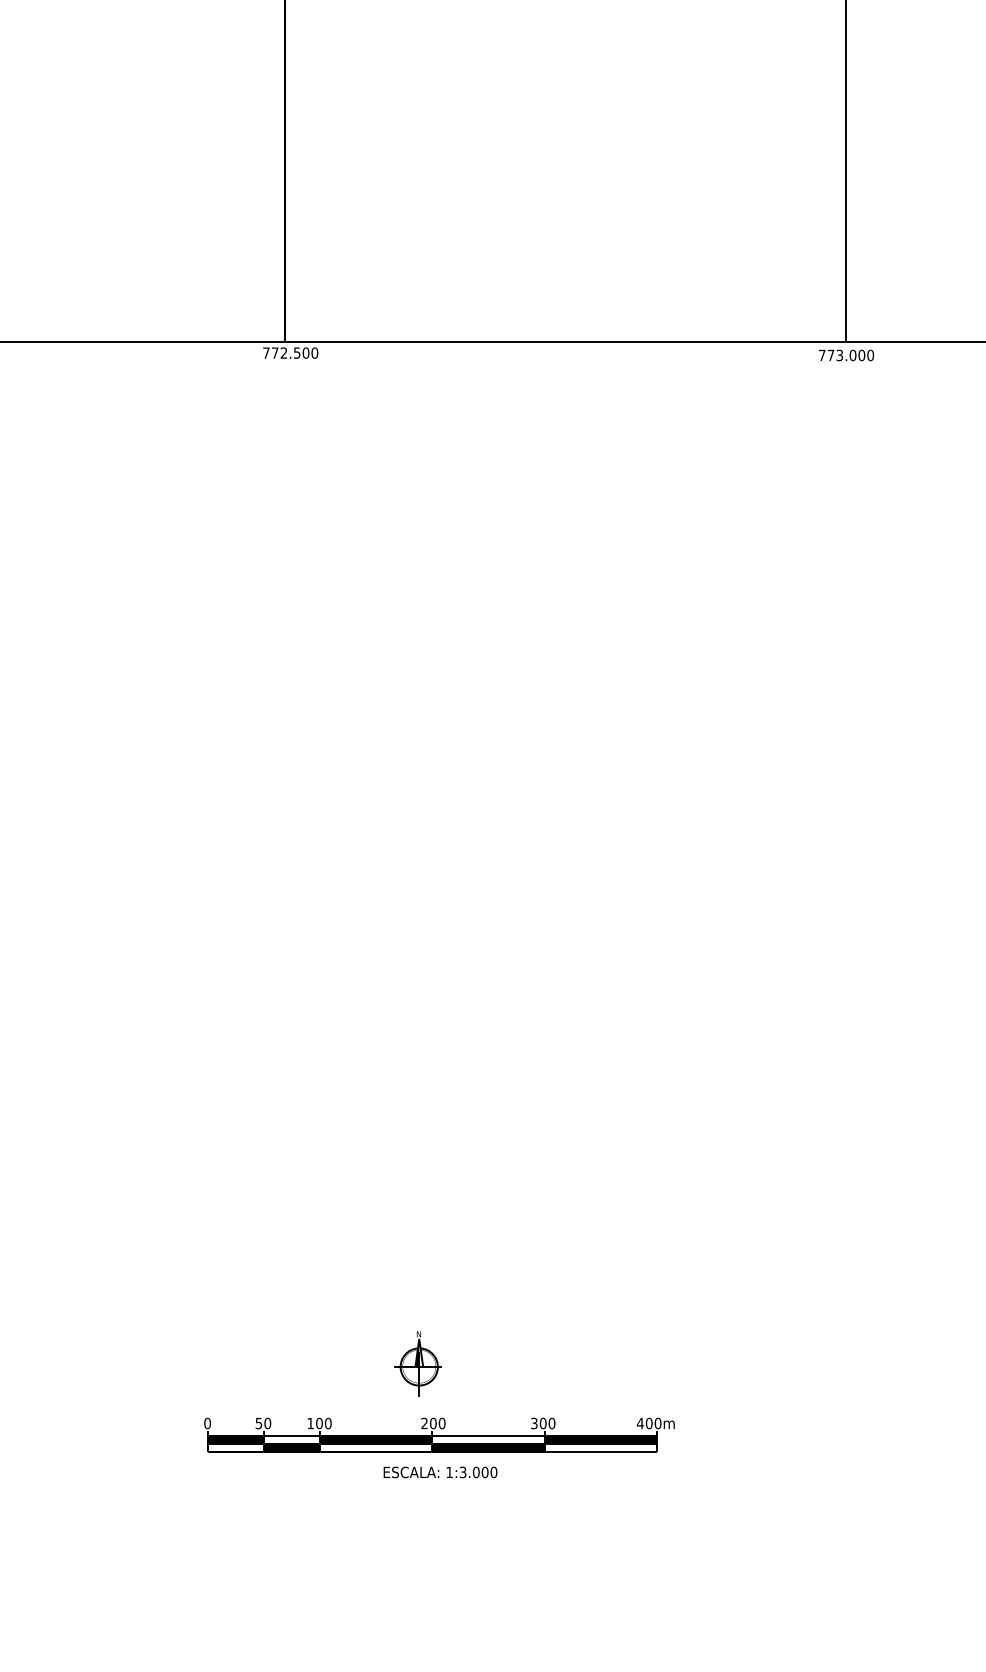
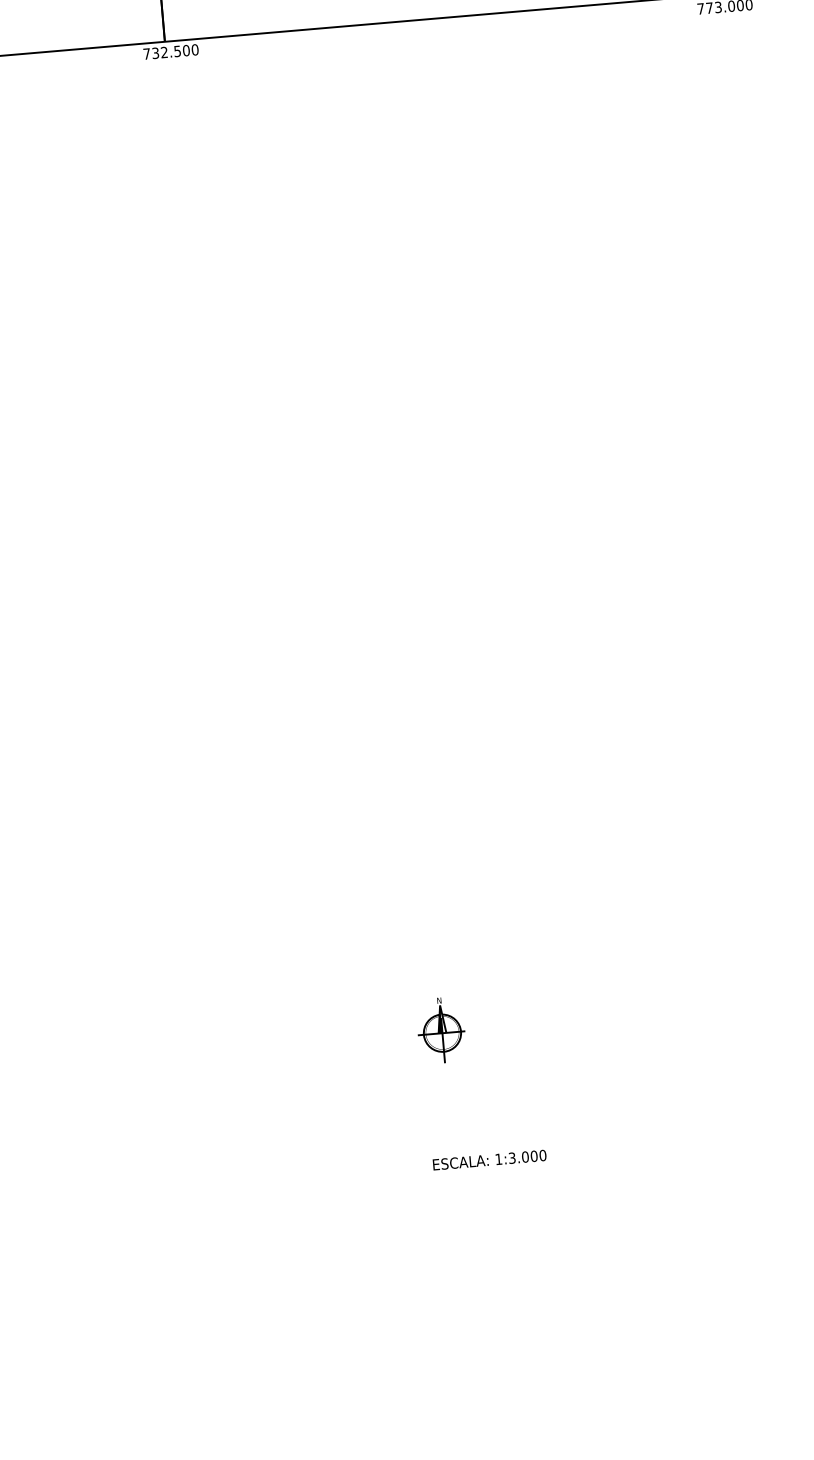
text: (275, 352) -> (155, 52), 772.500 -> 732.500
part: (417, 1363) -> (440, 1029), moved
part: (439, 1434) -> (411, 1116), removed
text: (440, 1472) -> (489, 1160), moved

